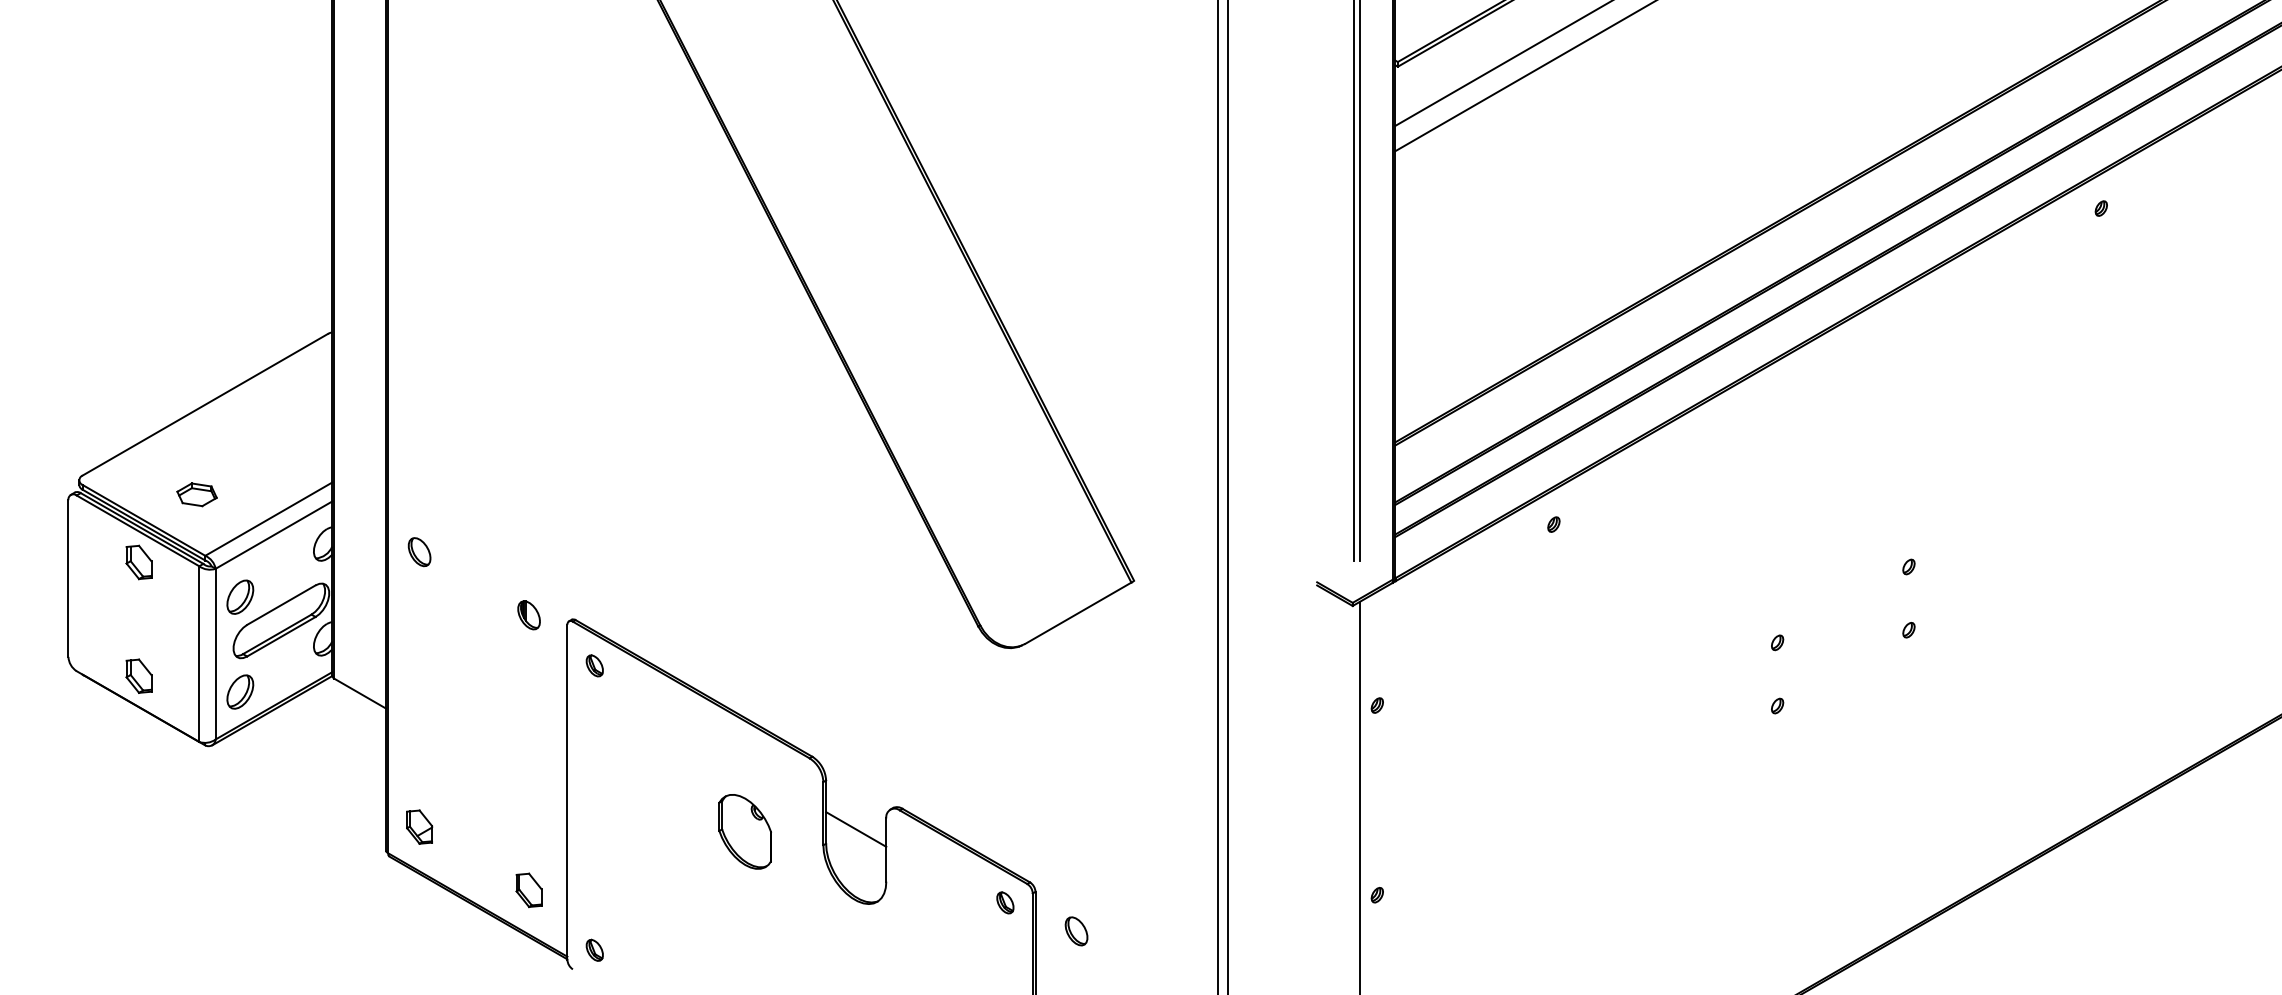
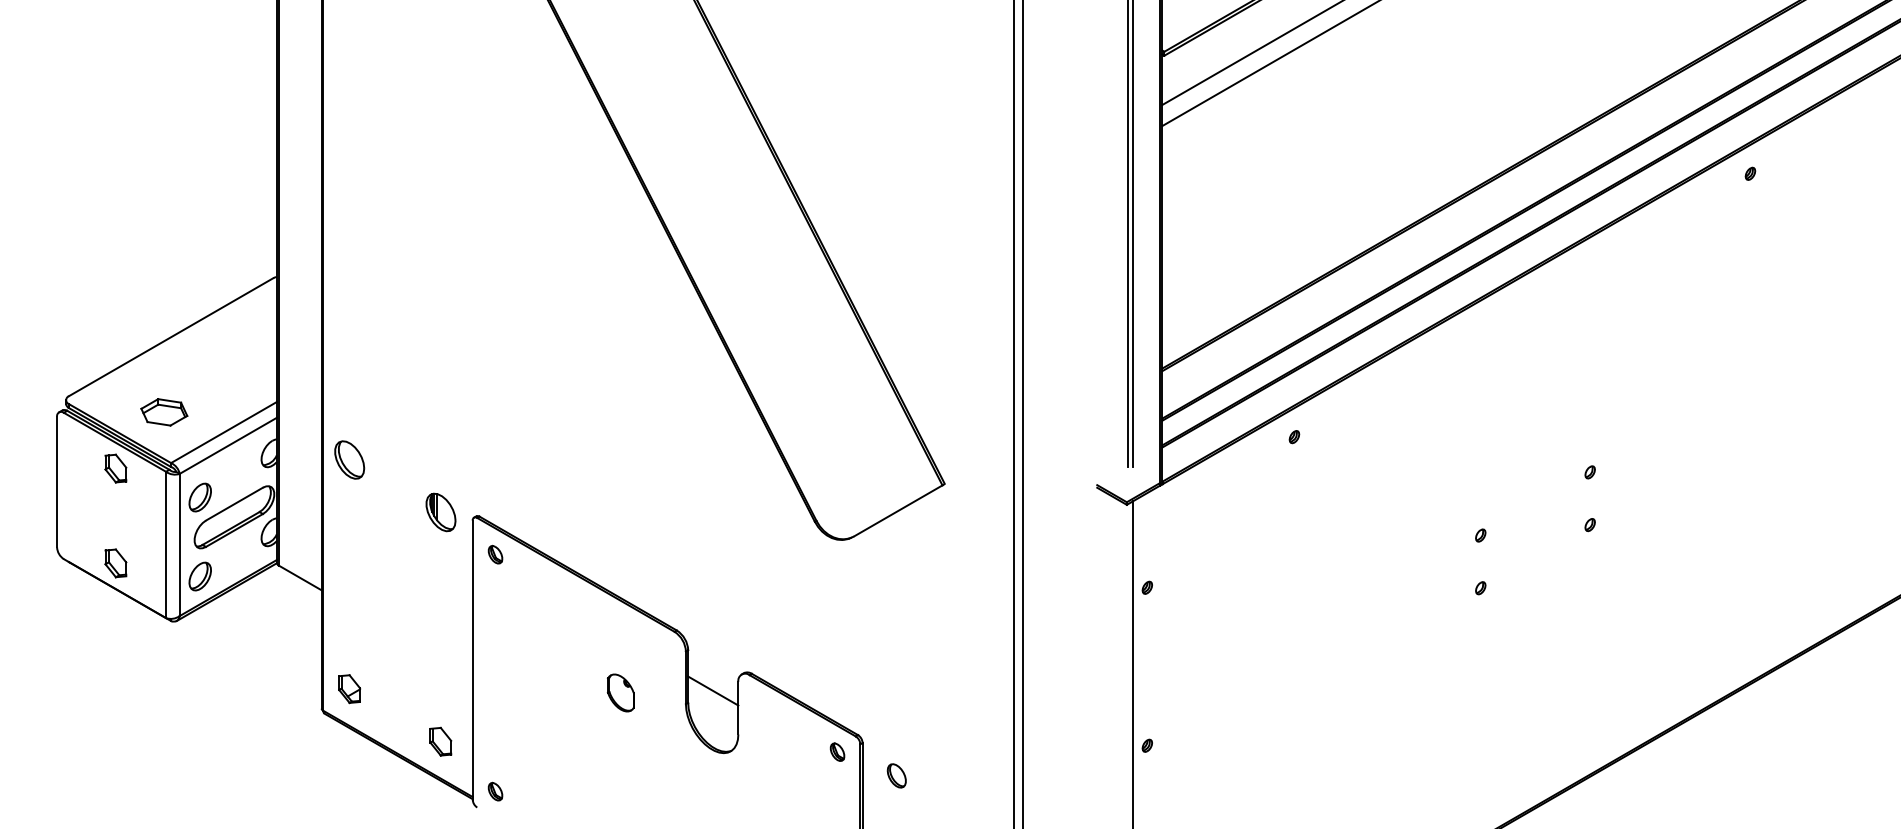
part: (196, 493) -> (163, 411), size x1.4
part: (419, 551) -> (349, 459), size x1.6
part: (528, 615) -> (440, 512), size x1.6
part: (744, 831) -> (620, 692), size x0.6

